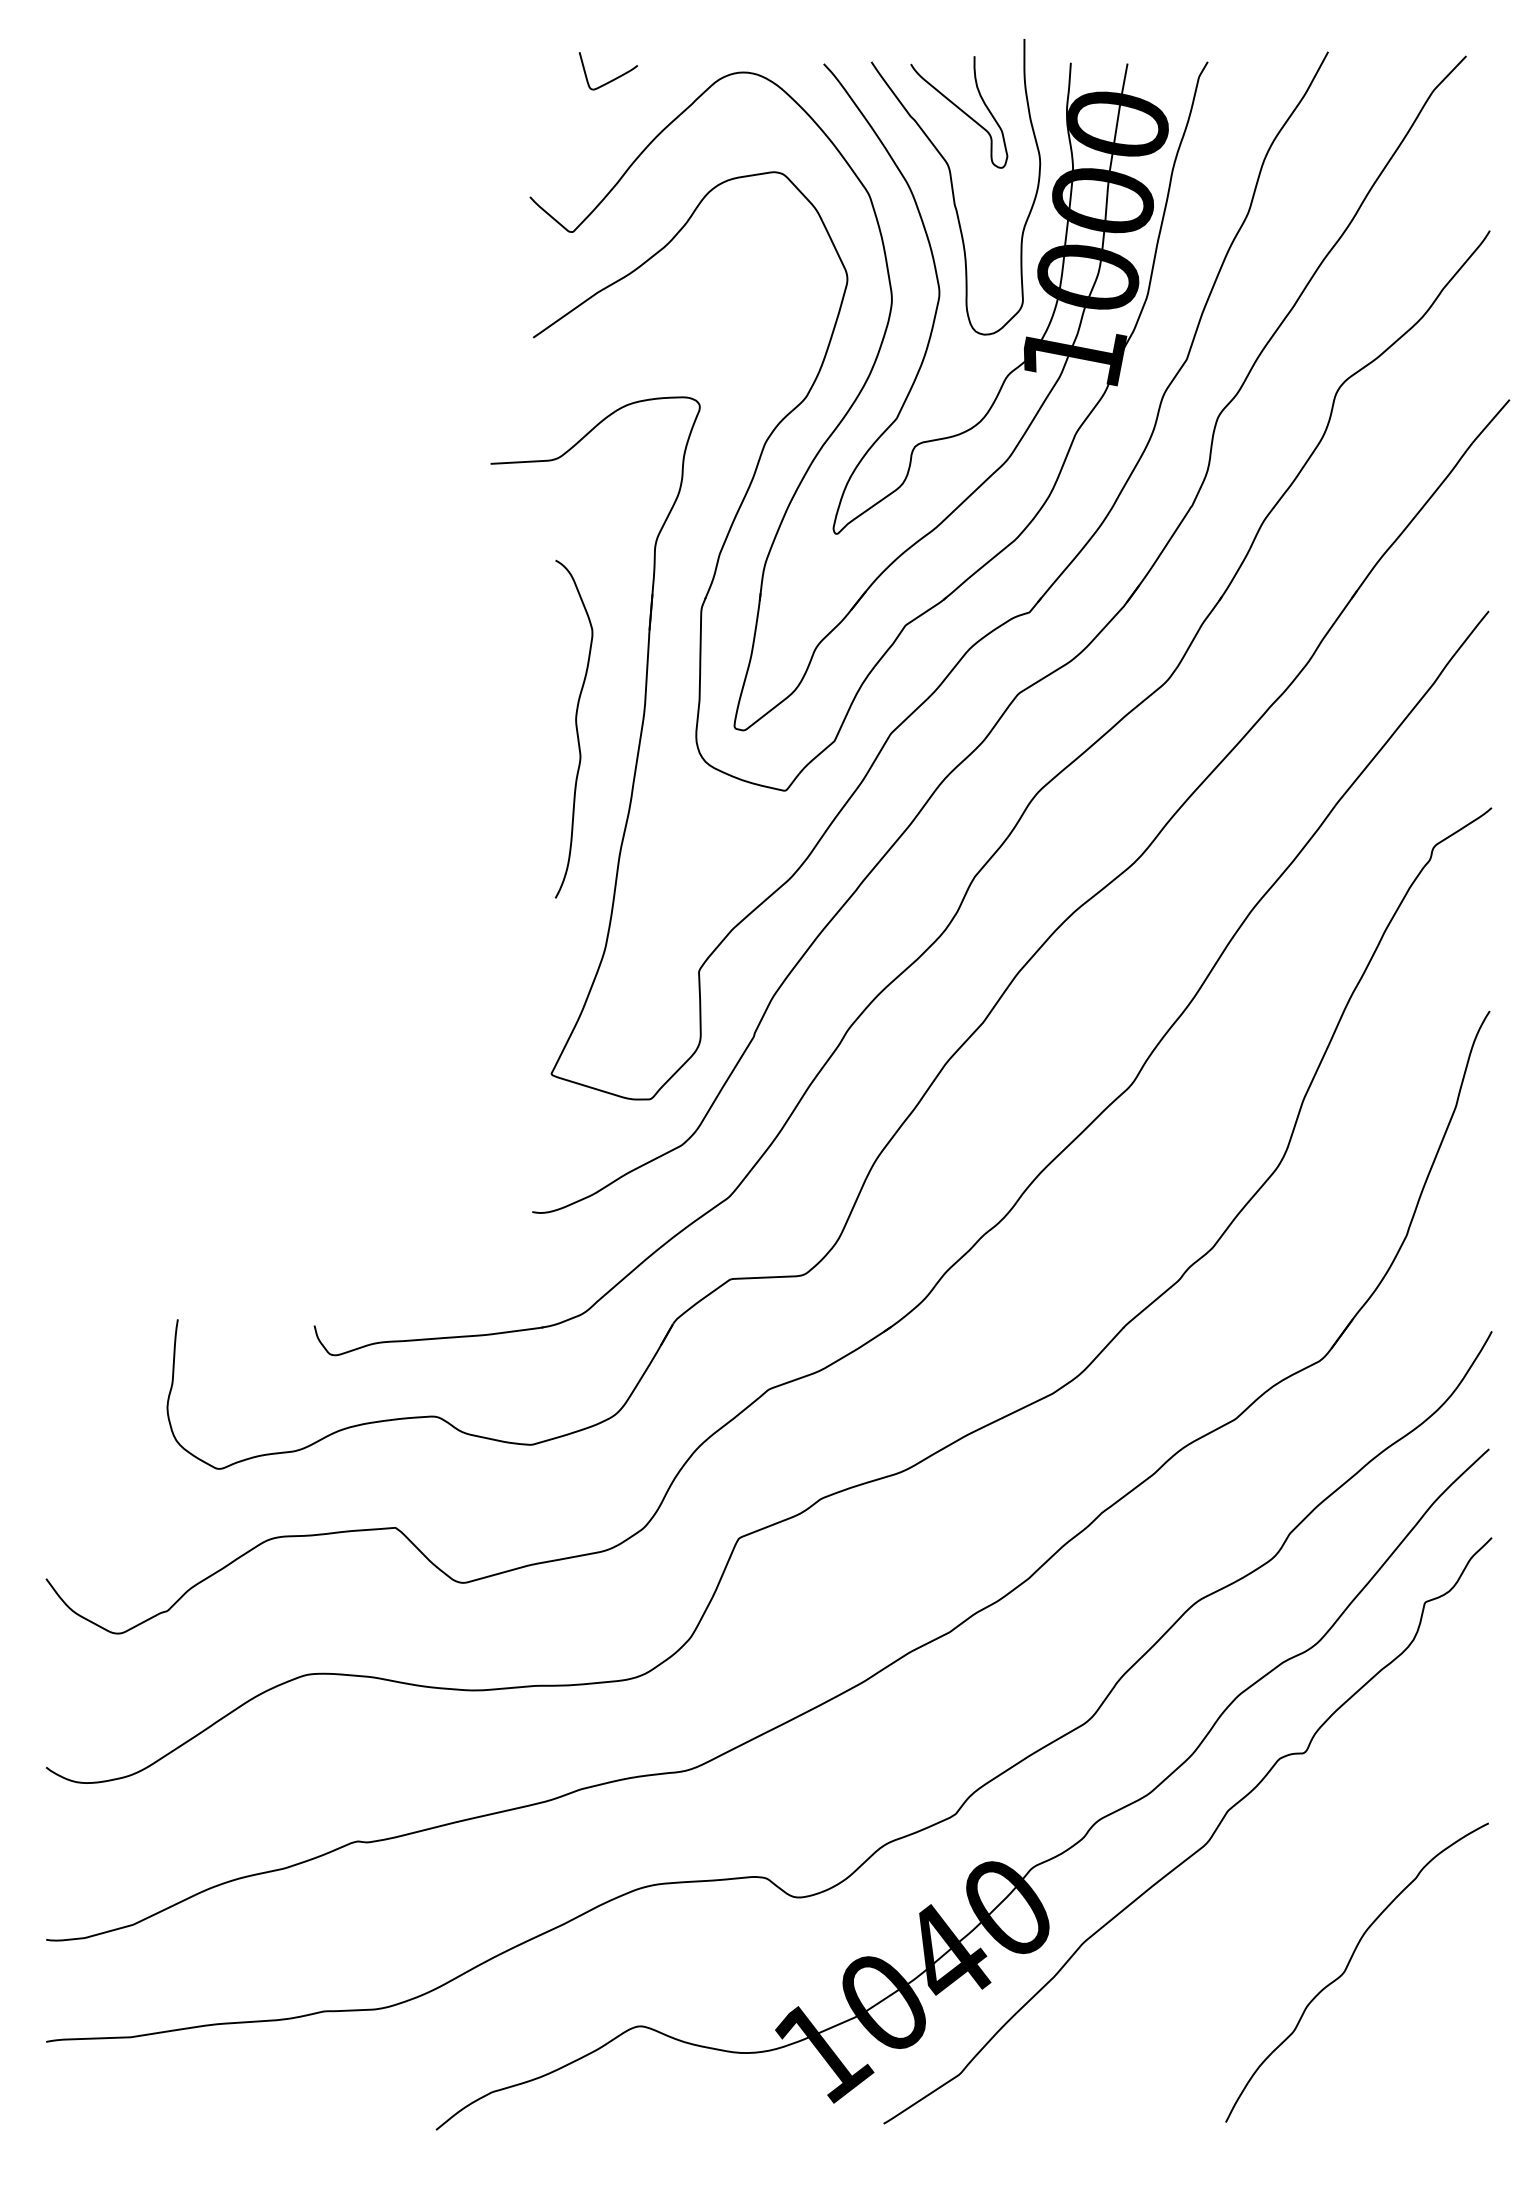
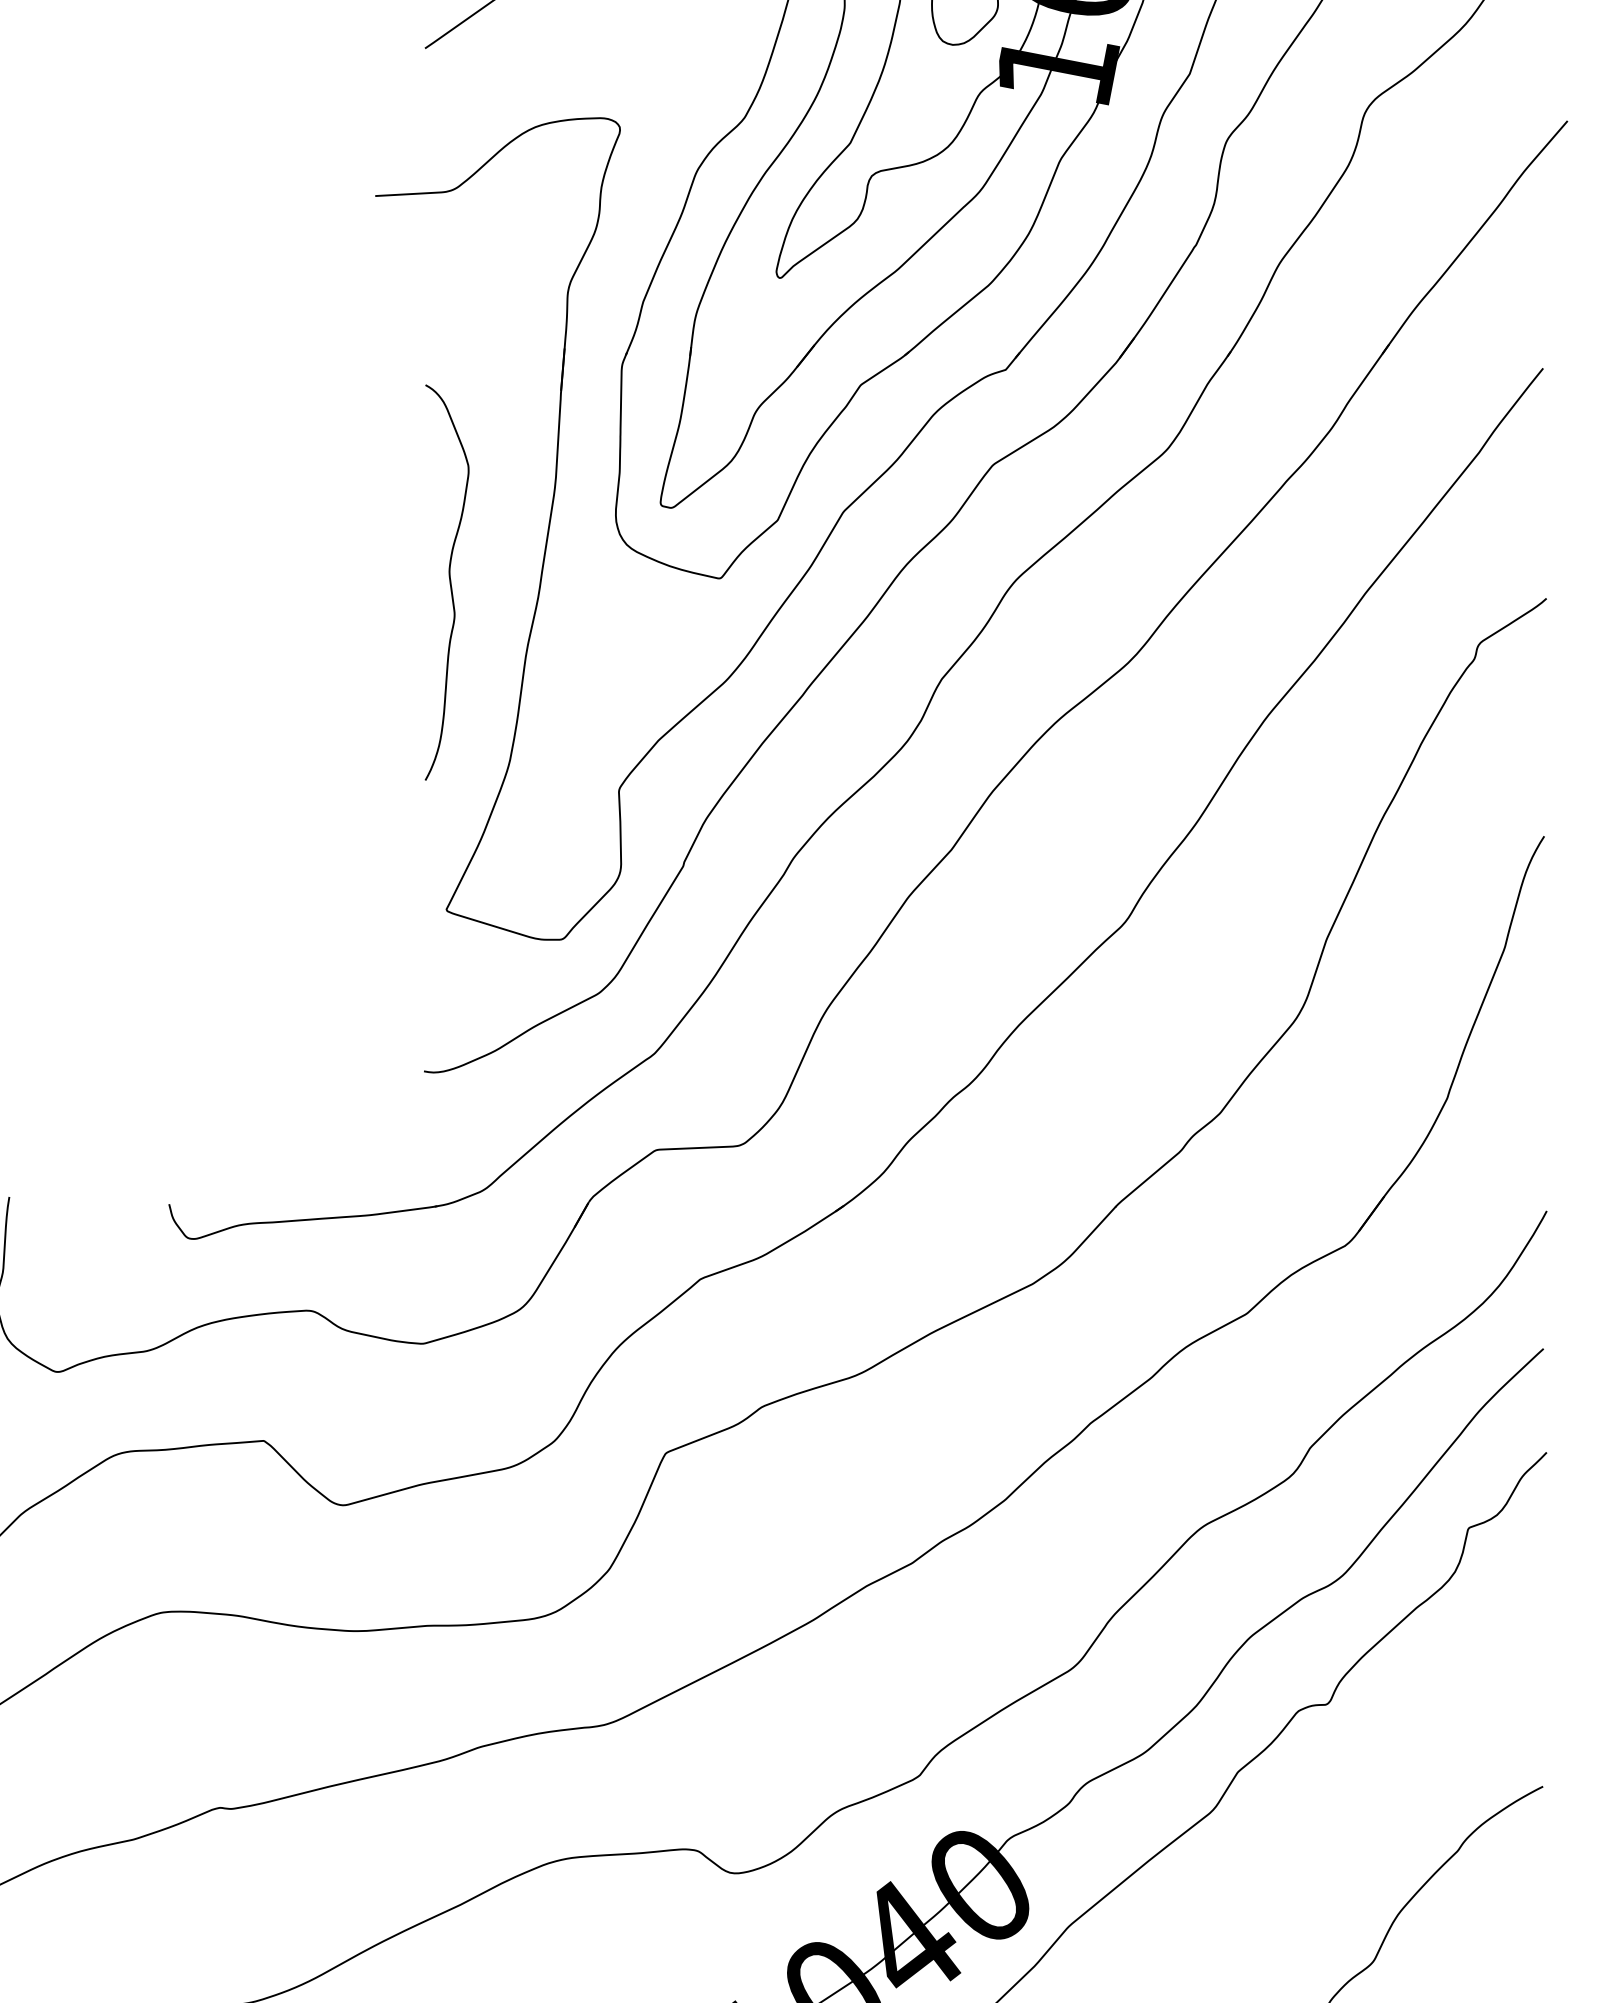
curve: (575, 727) -> (448, 580), moved

